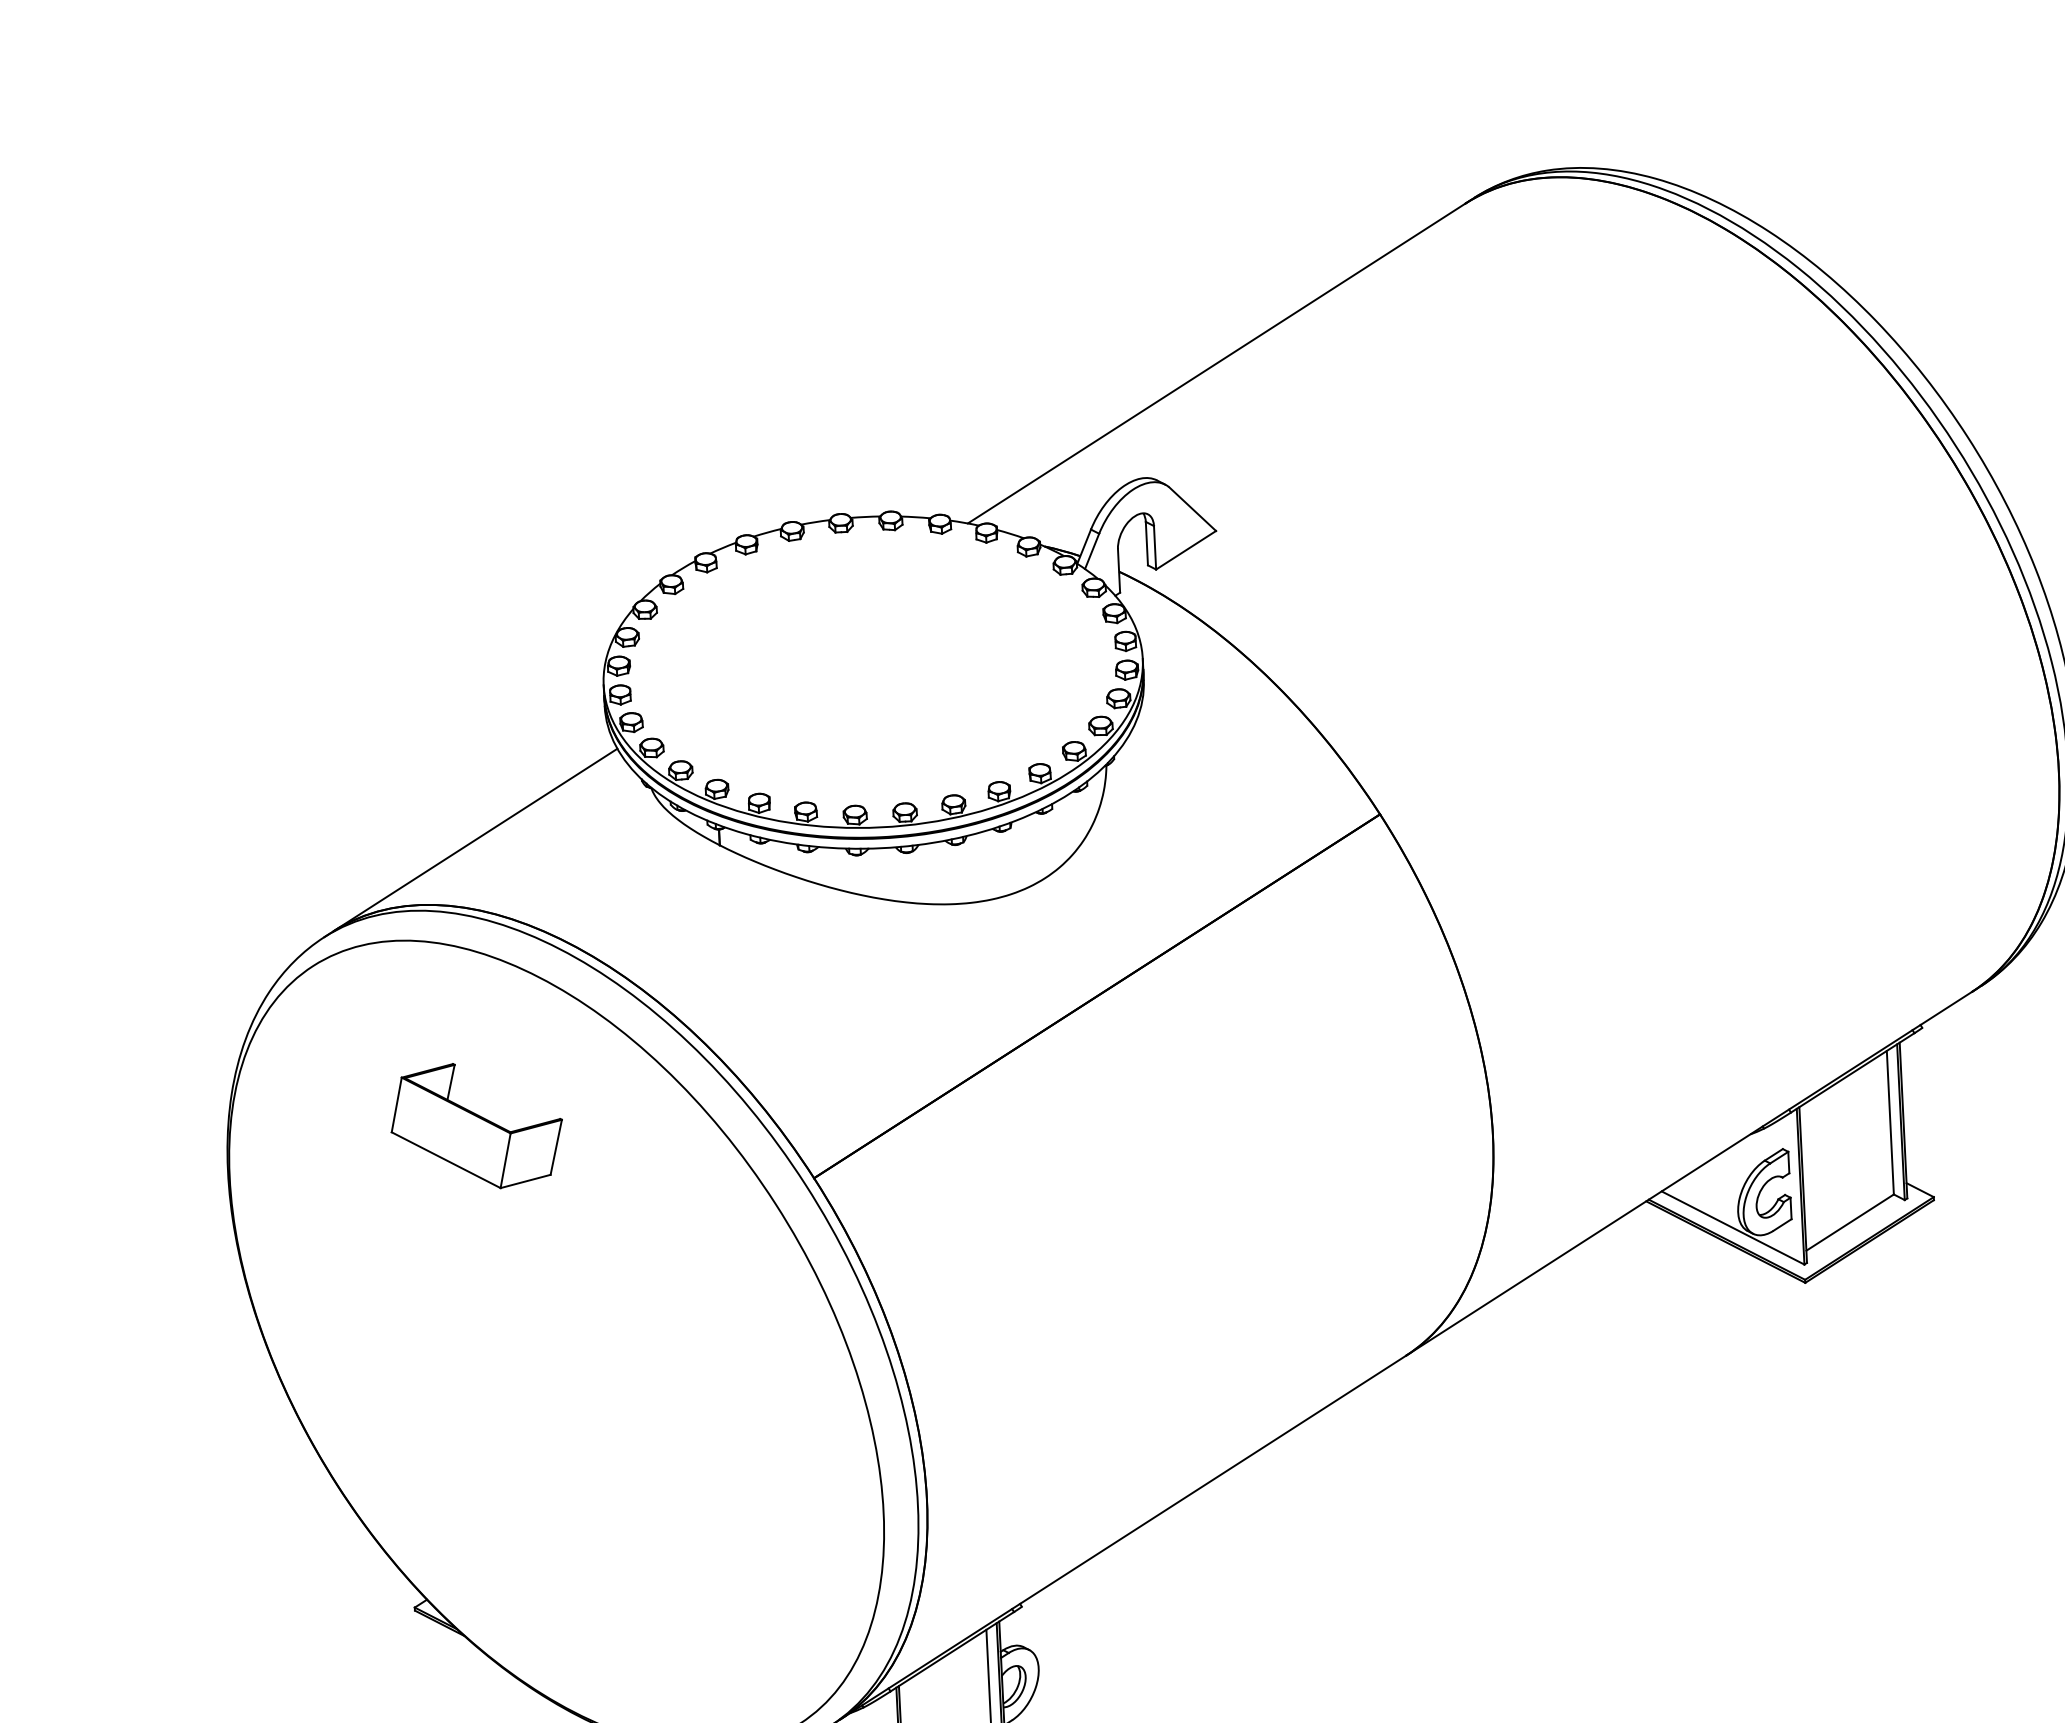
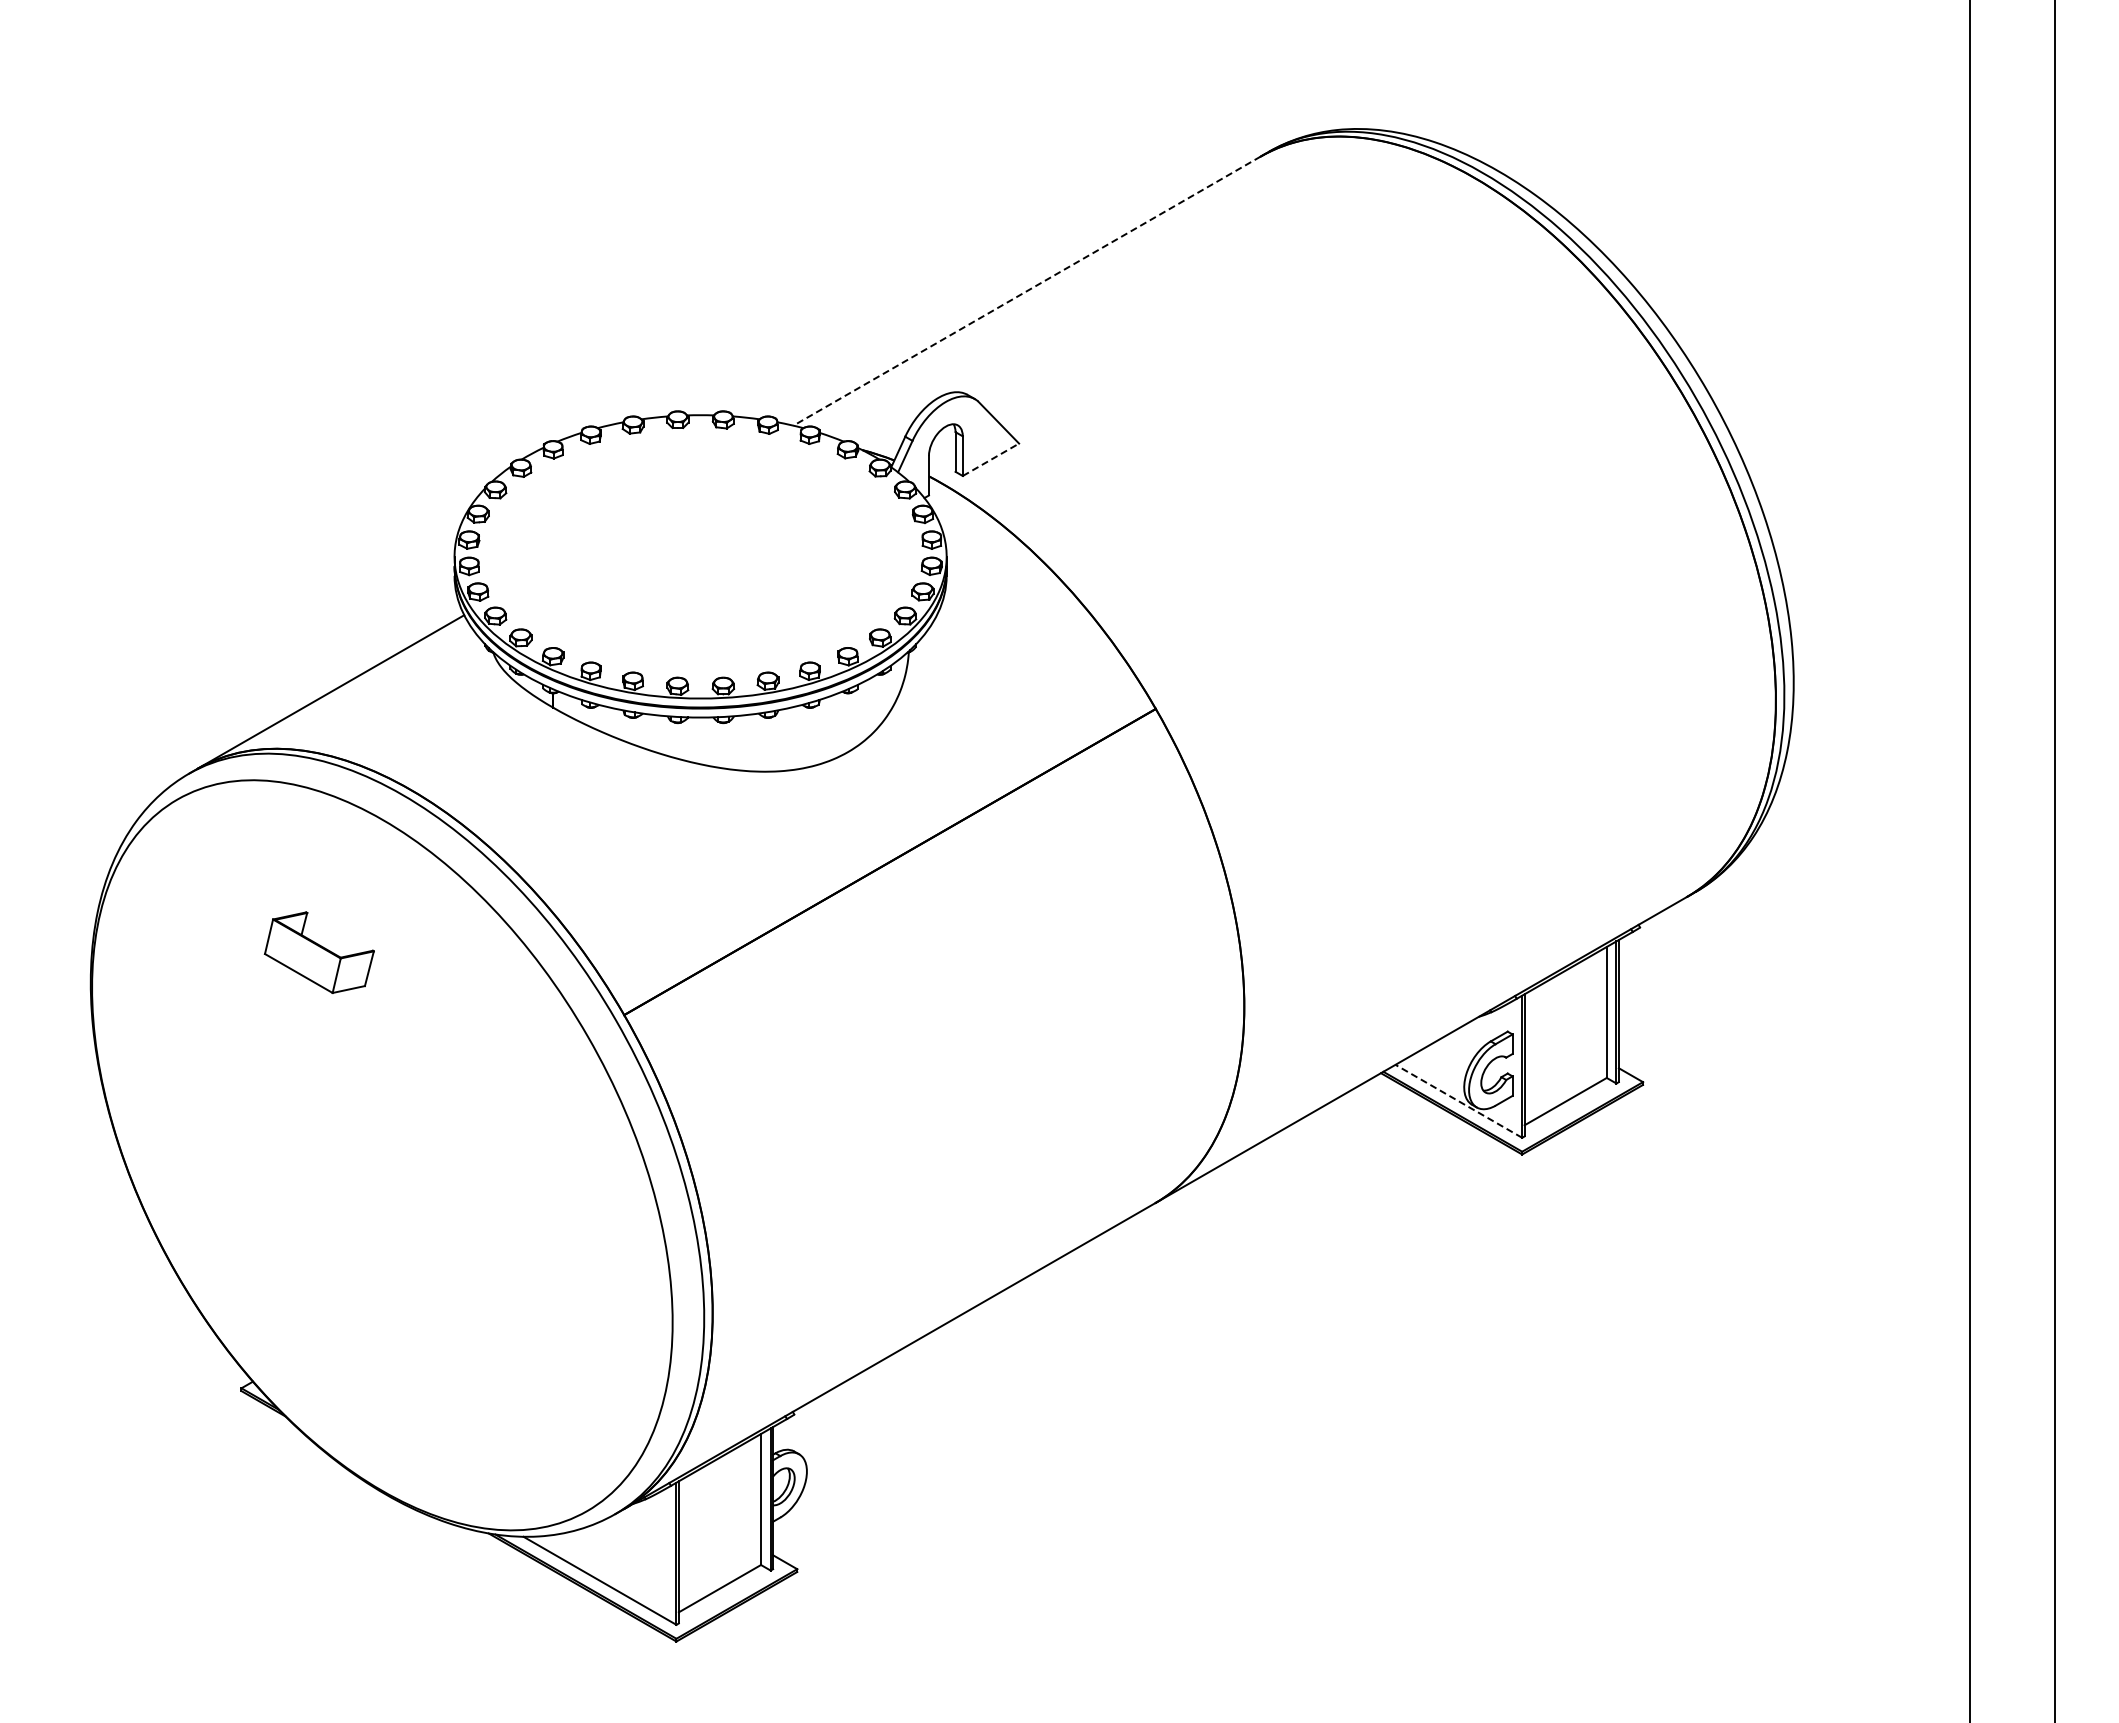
line: (1217, 363) -> (1027, 291), solid -> dashed
line: (1186, 549) -> (991, 459), solid -> dashed
part: (476, 1125) -> (319, 952), size x0.7
line: (1732, 1228) -> (1458, 1101), solid -> dashed

